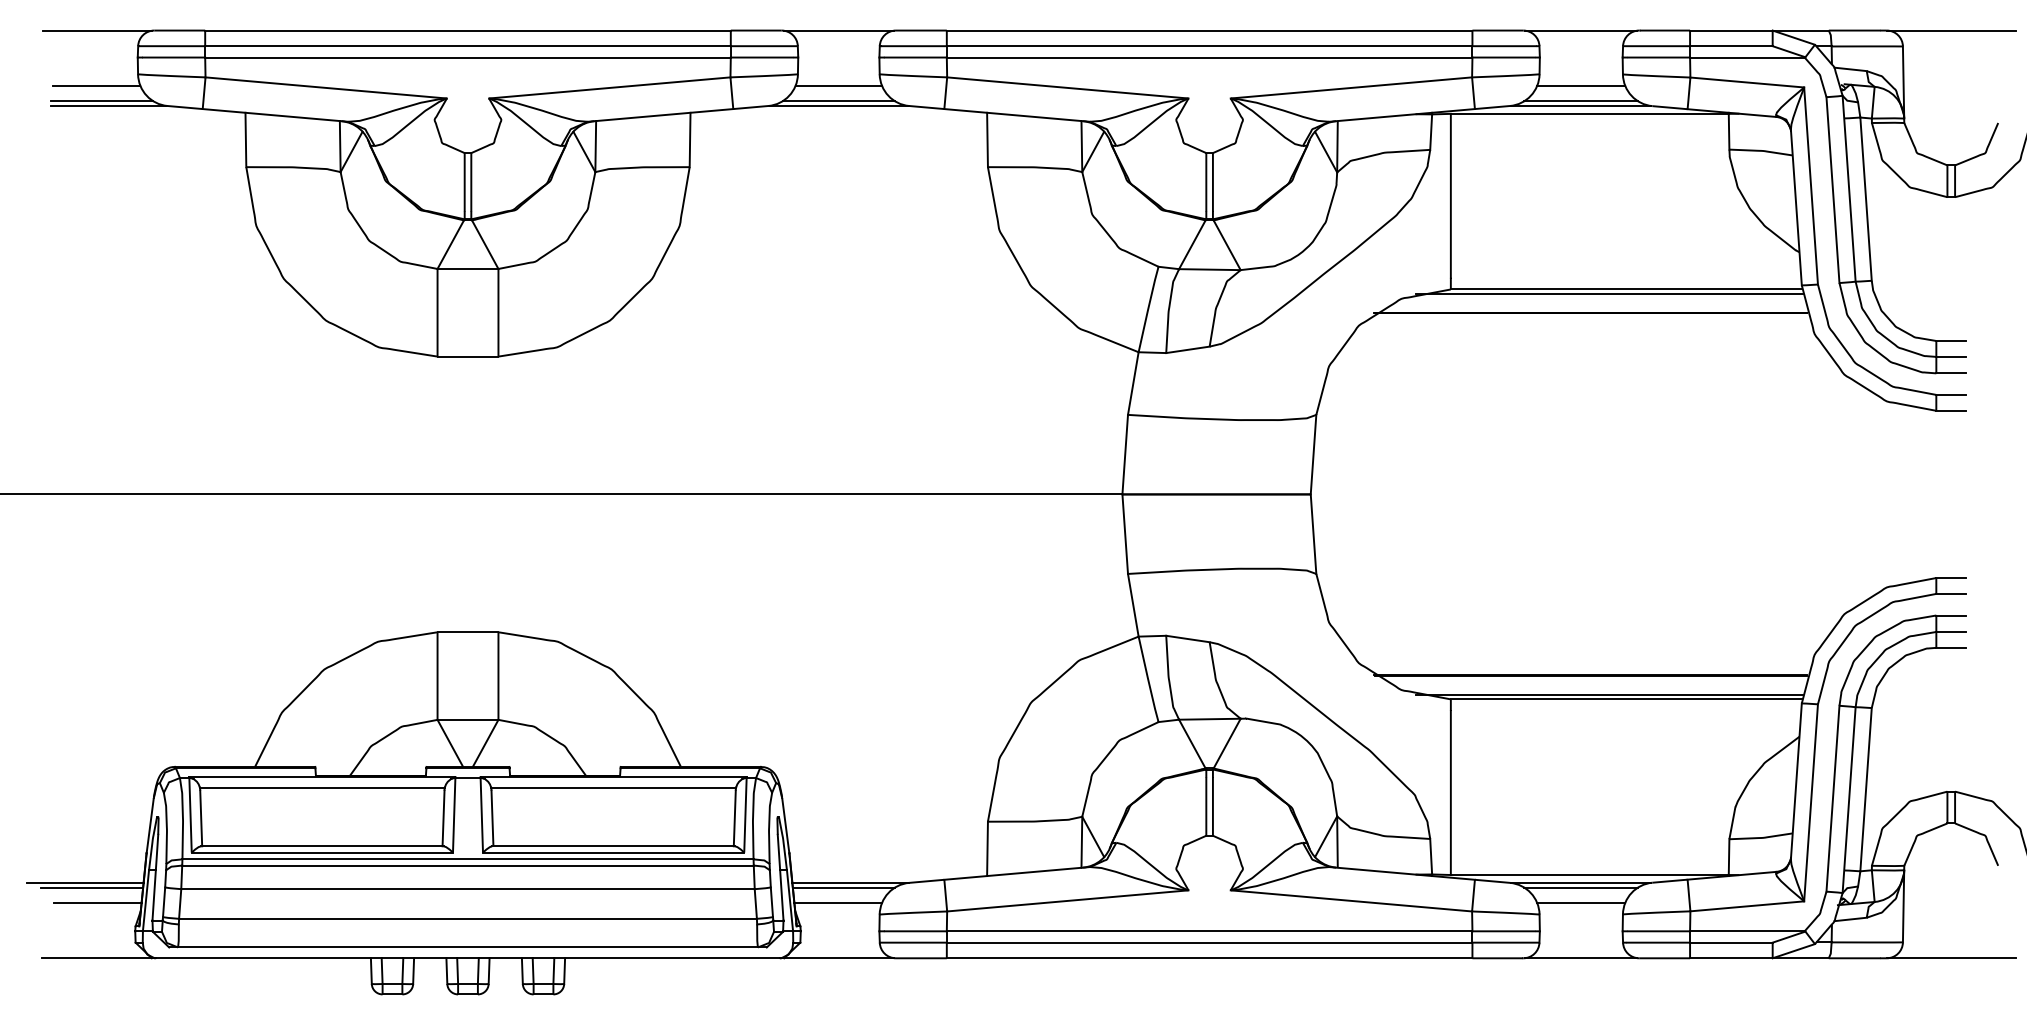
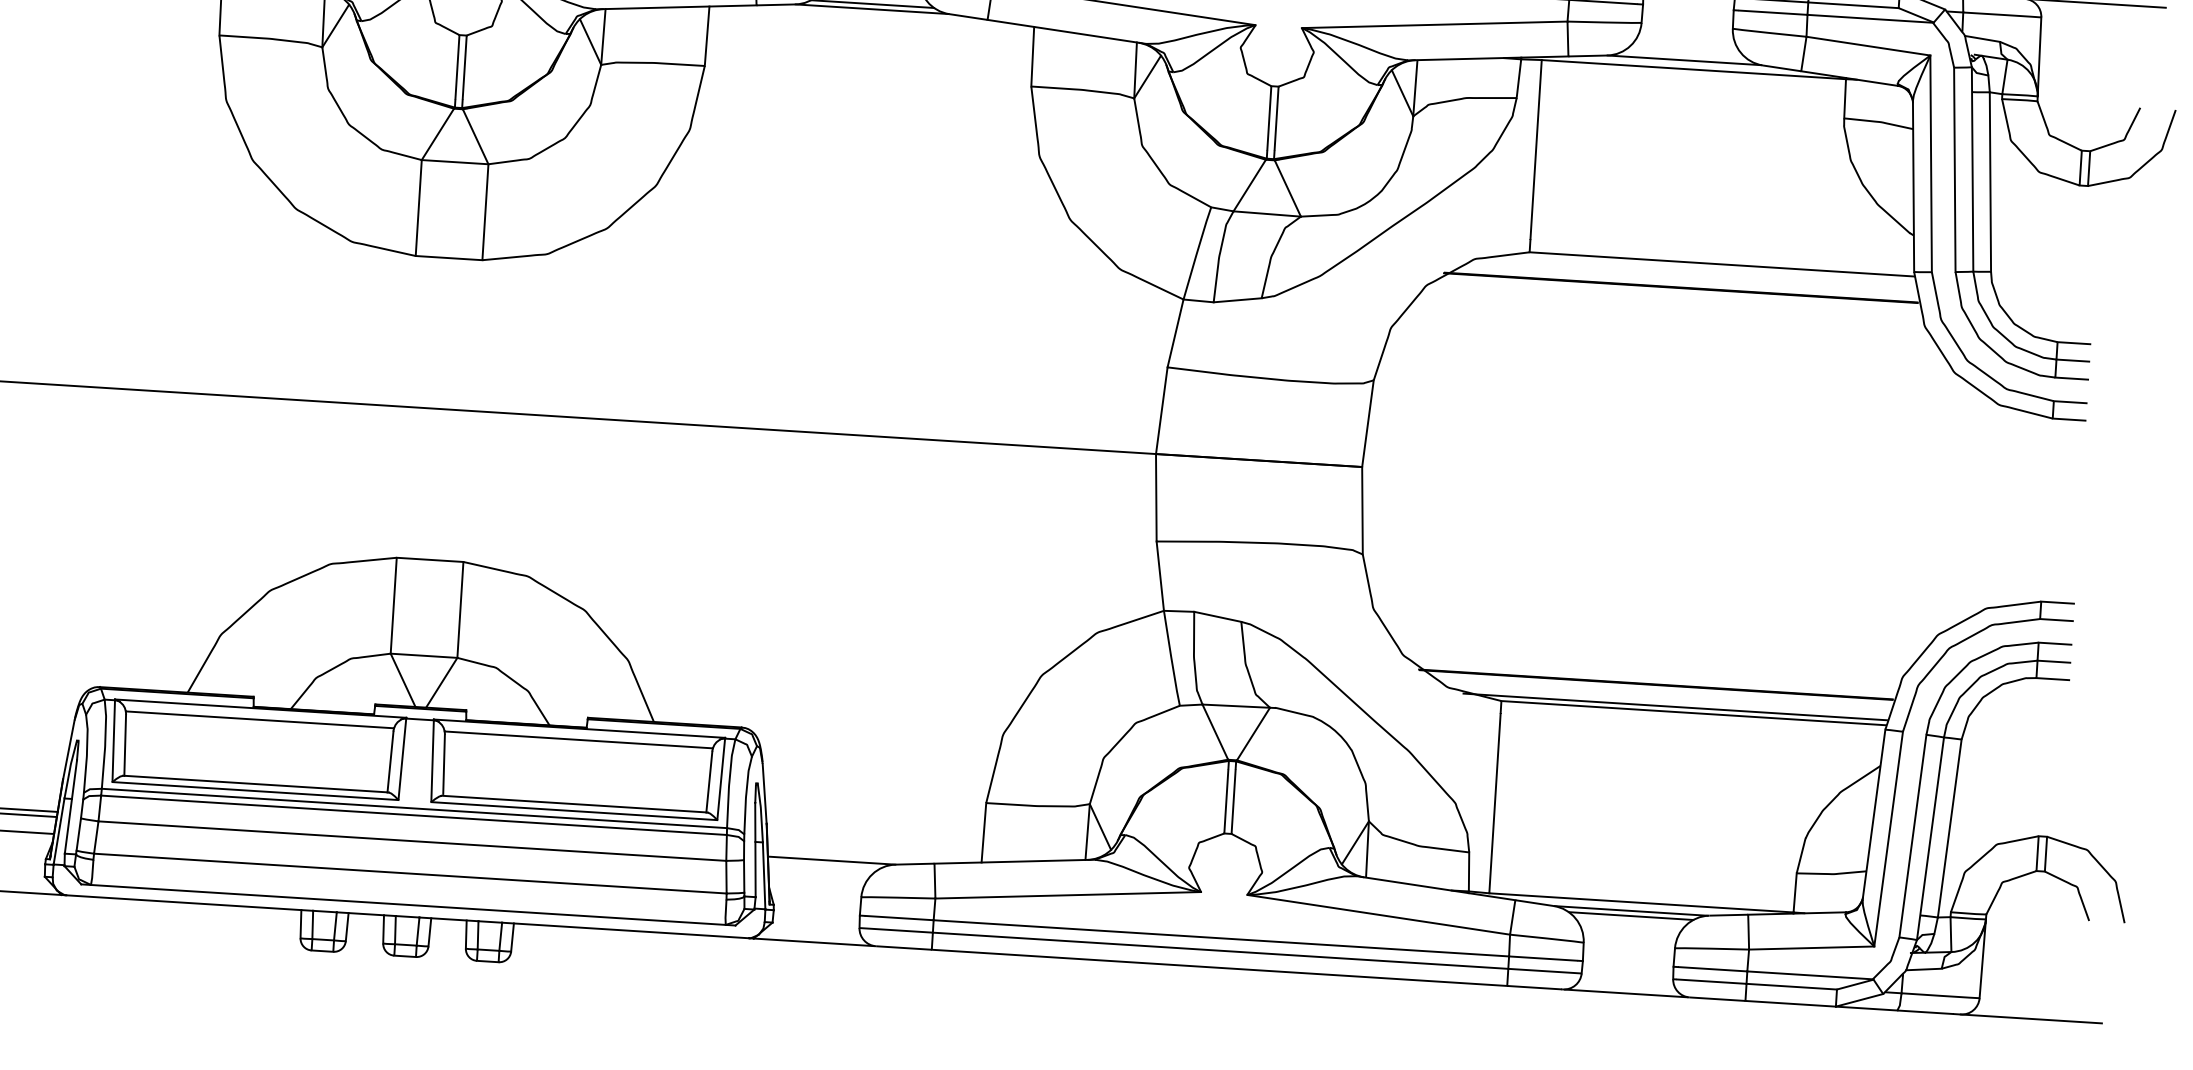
line: (1581, 85) -> (1686, 38), removed
line: (1581, 101) -> (1685, 55), removed
line: (1608, 294) -> (1701, 268), removed
line: (843, 887) -> (823, 865), removed
line: (837, 903) -> (815, 882), removed
line: (1581, 903) -> (1630, 933), removed

